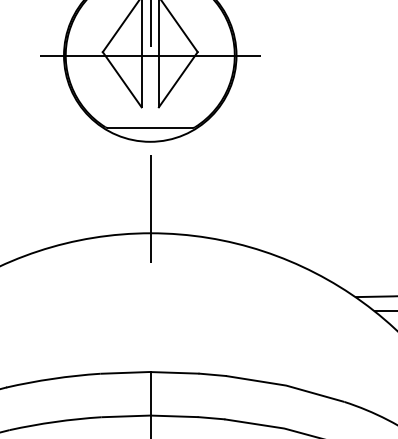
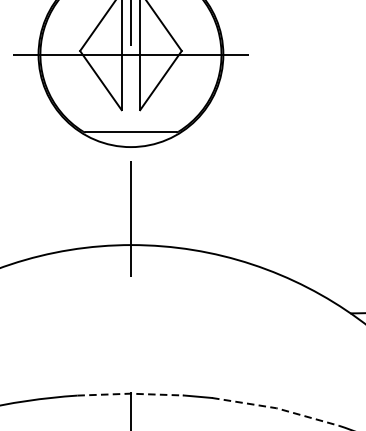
line: (149, 372) -> (130, 394), solid -> dashed
line: (286, 385) -> (276, 408), solid -> dashed

